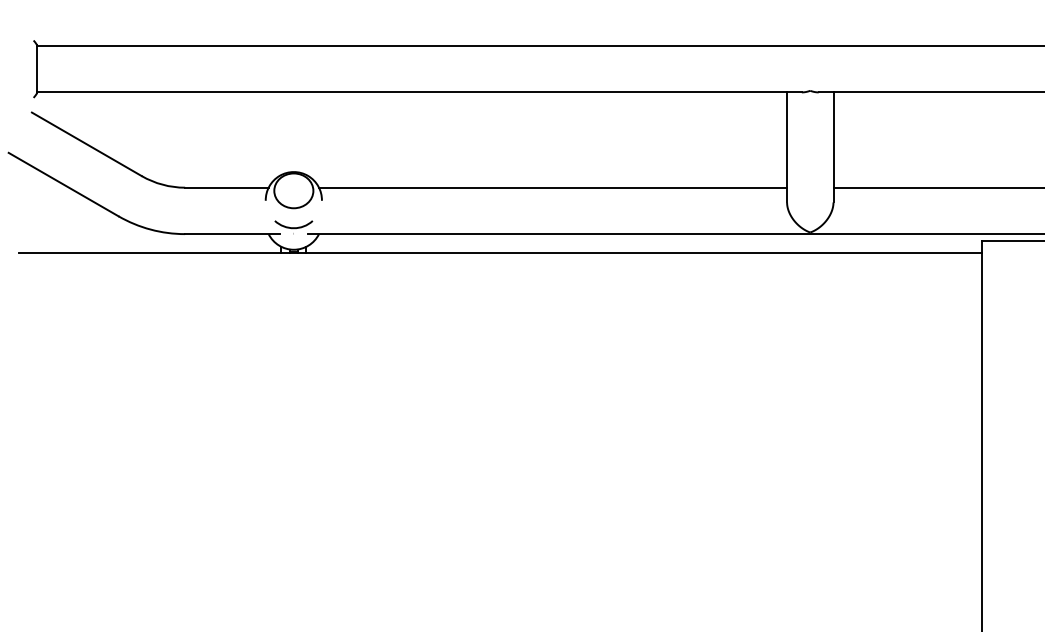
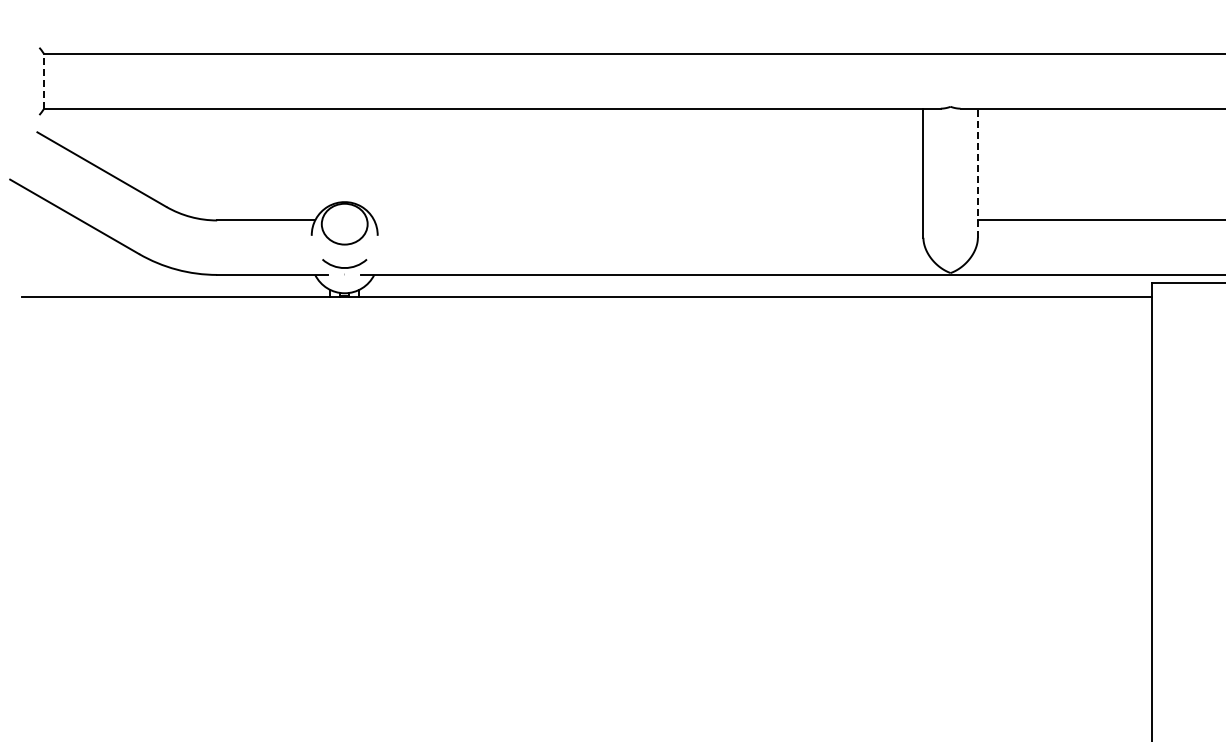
line: (37, 69) -> (43, 81), solid -> dashed
line: (833, 147) -> (977, 173), solid -> dashed
line: (552, 187) -> (648, 220), removed

